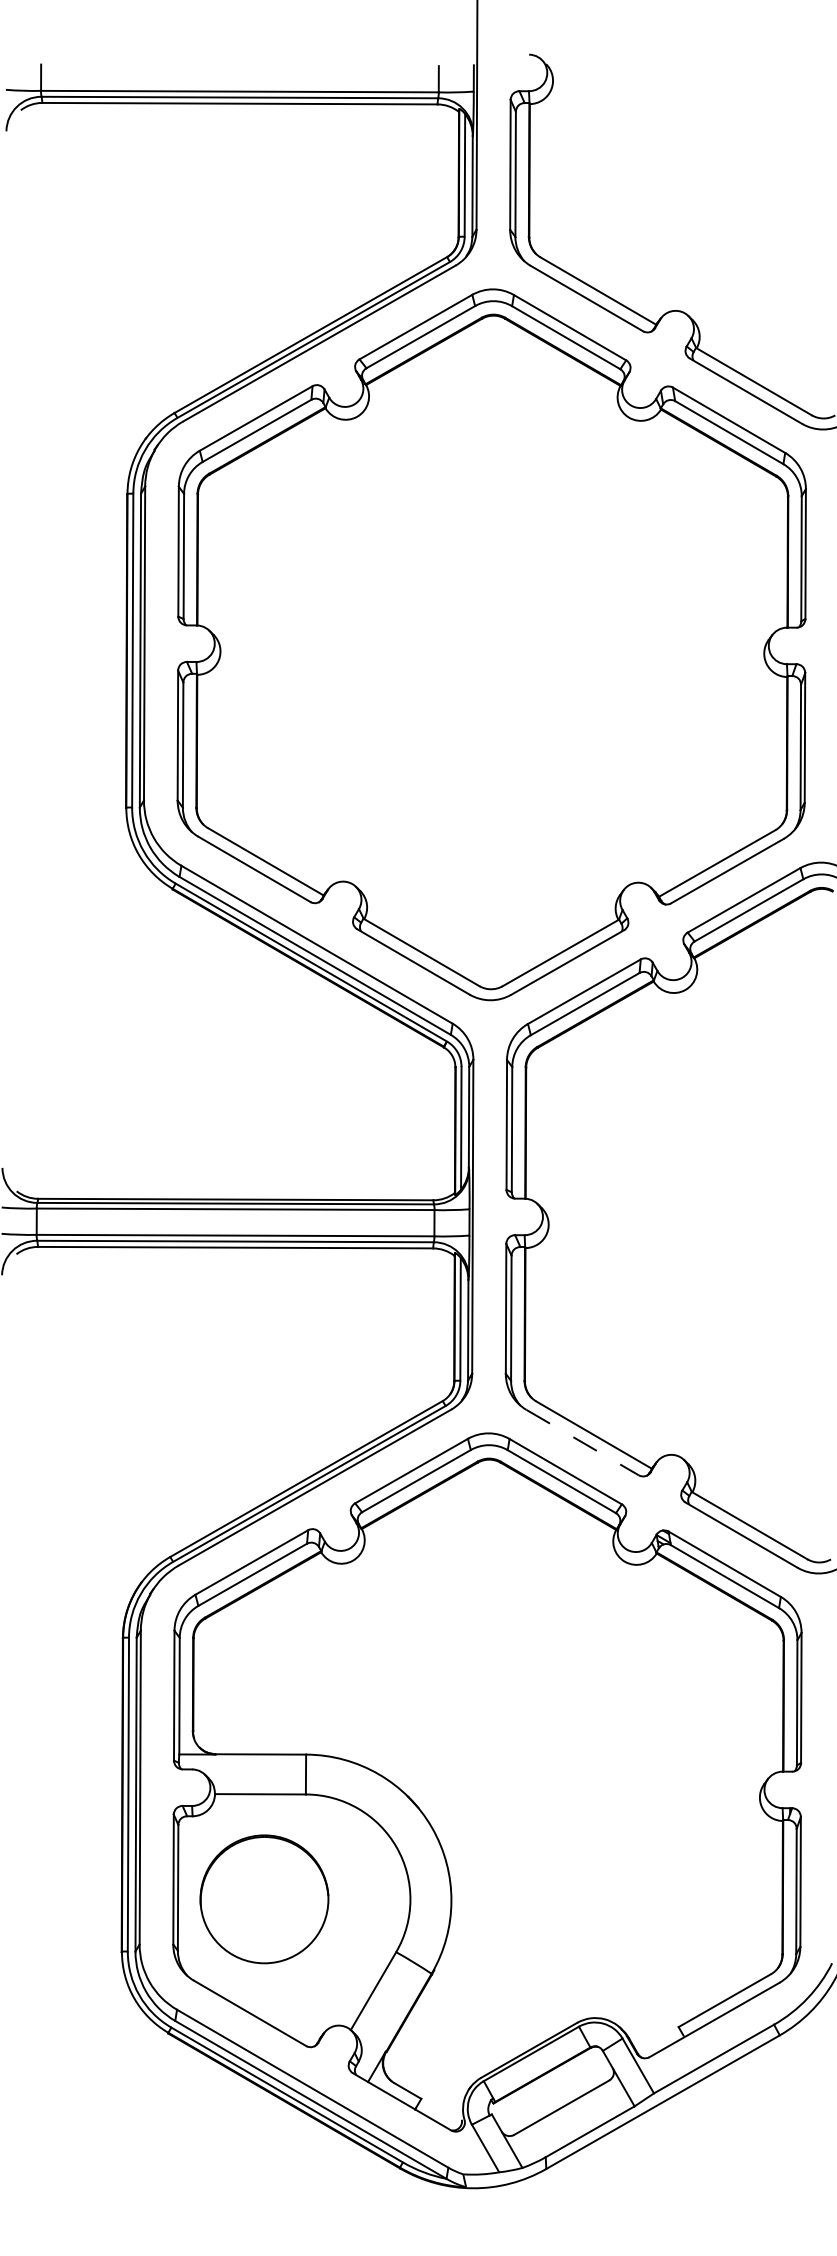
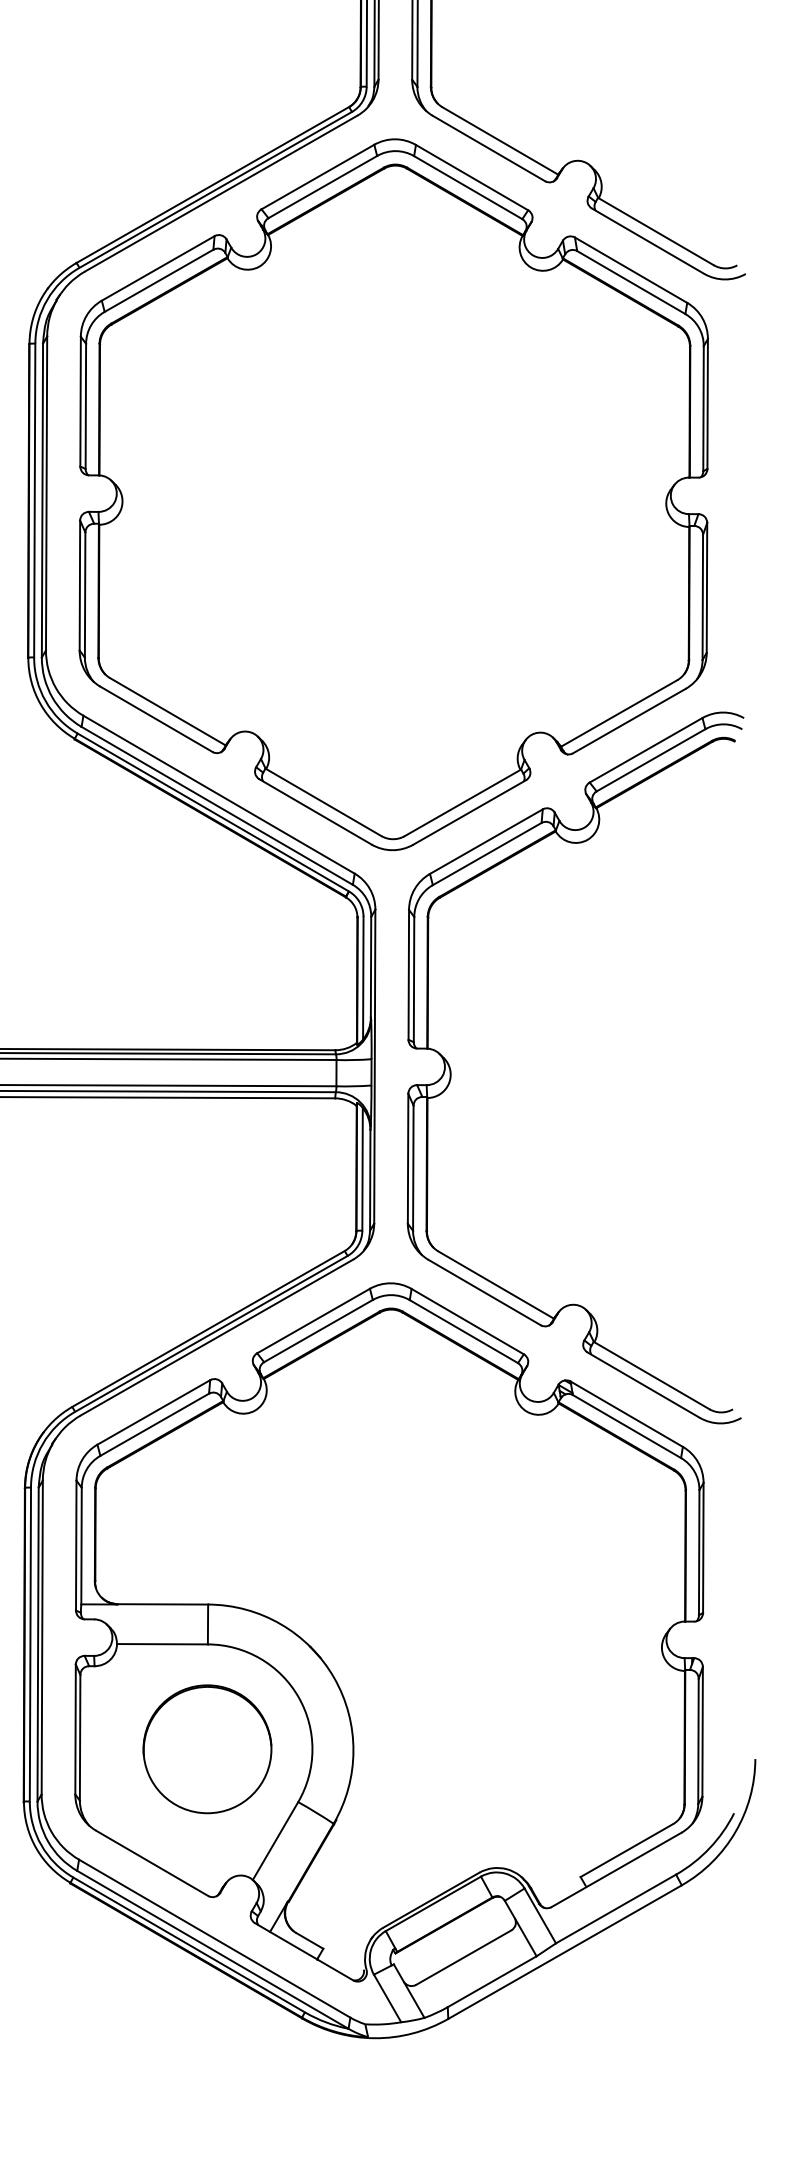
line: (582, 1442) -> (484, 1292), dashed -> solid
part: (264, 1899) -> (207, 1749), moved

